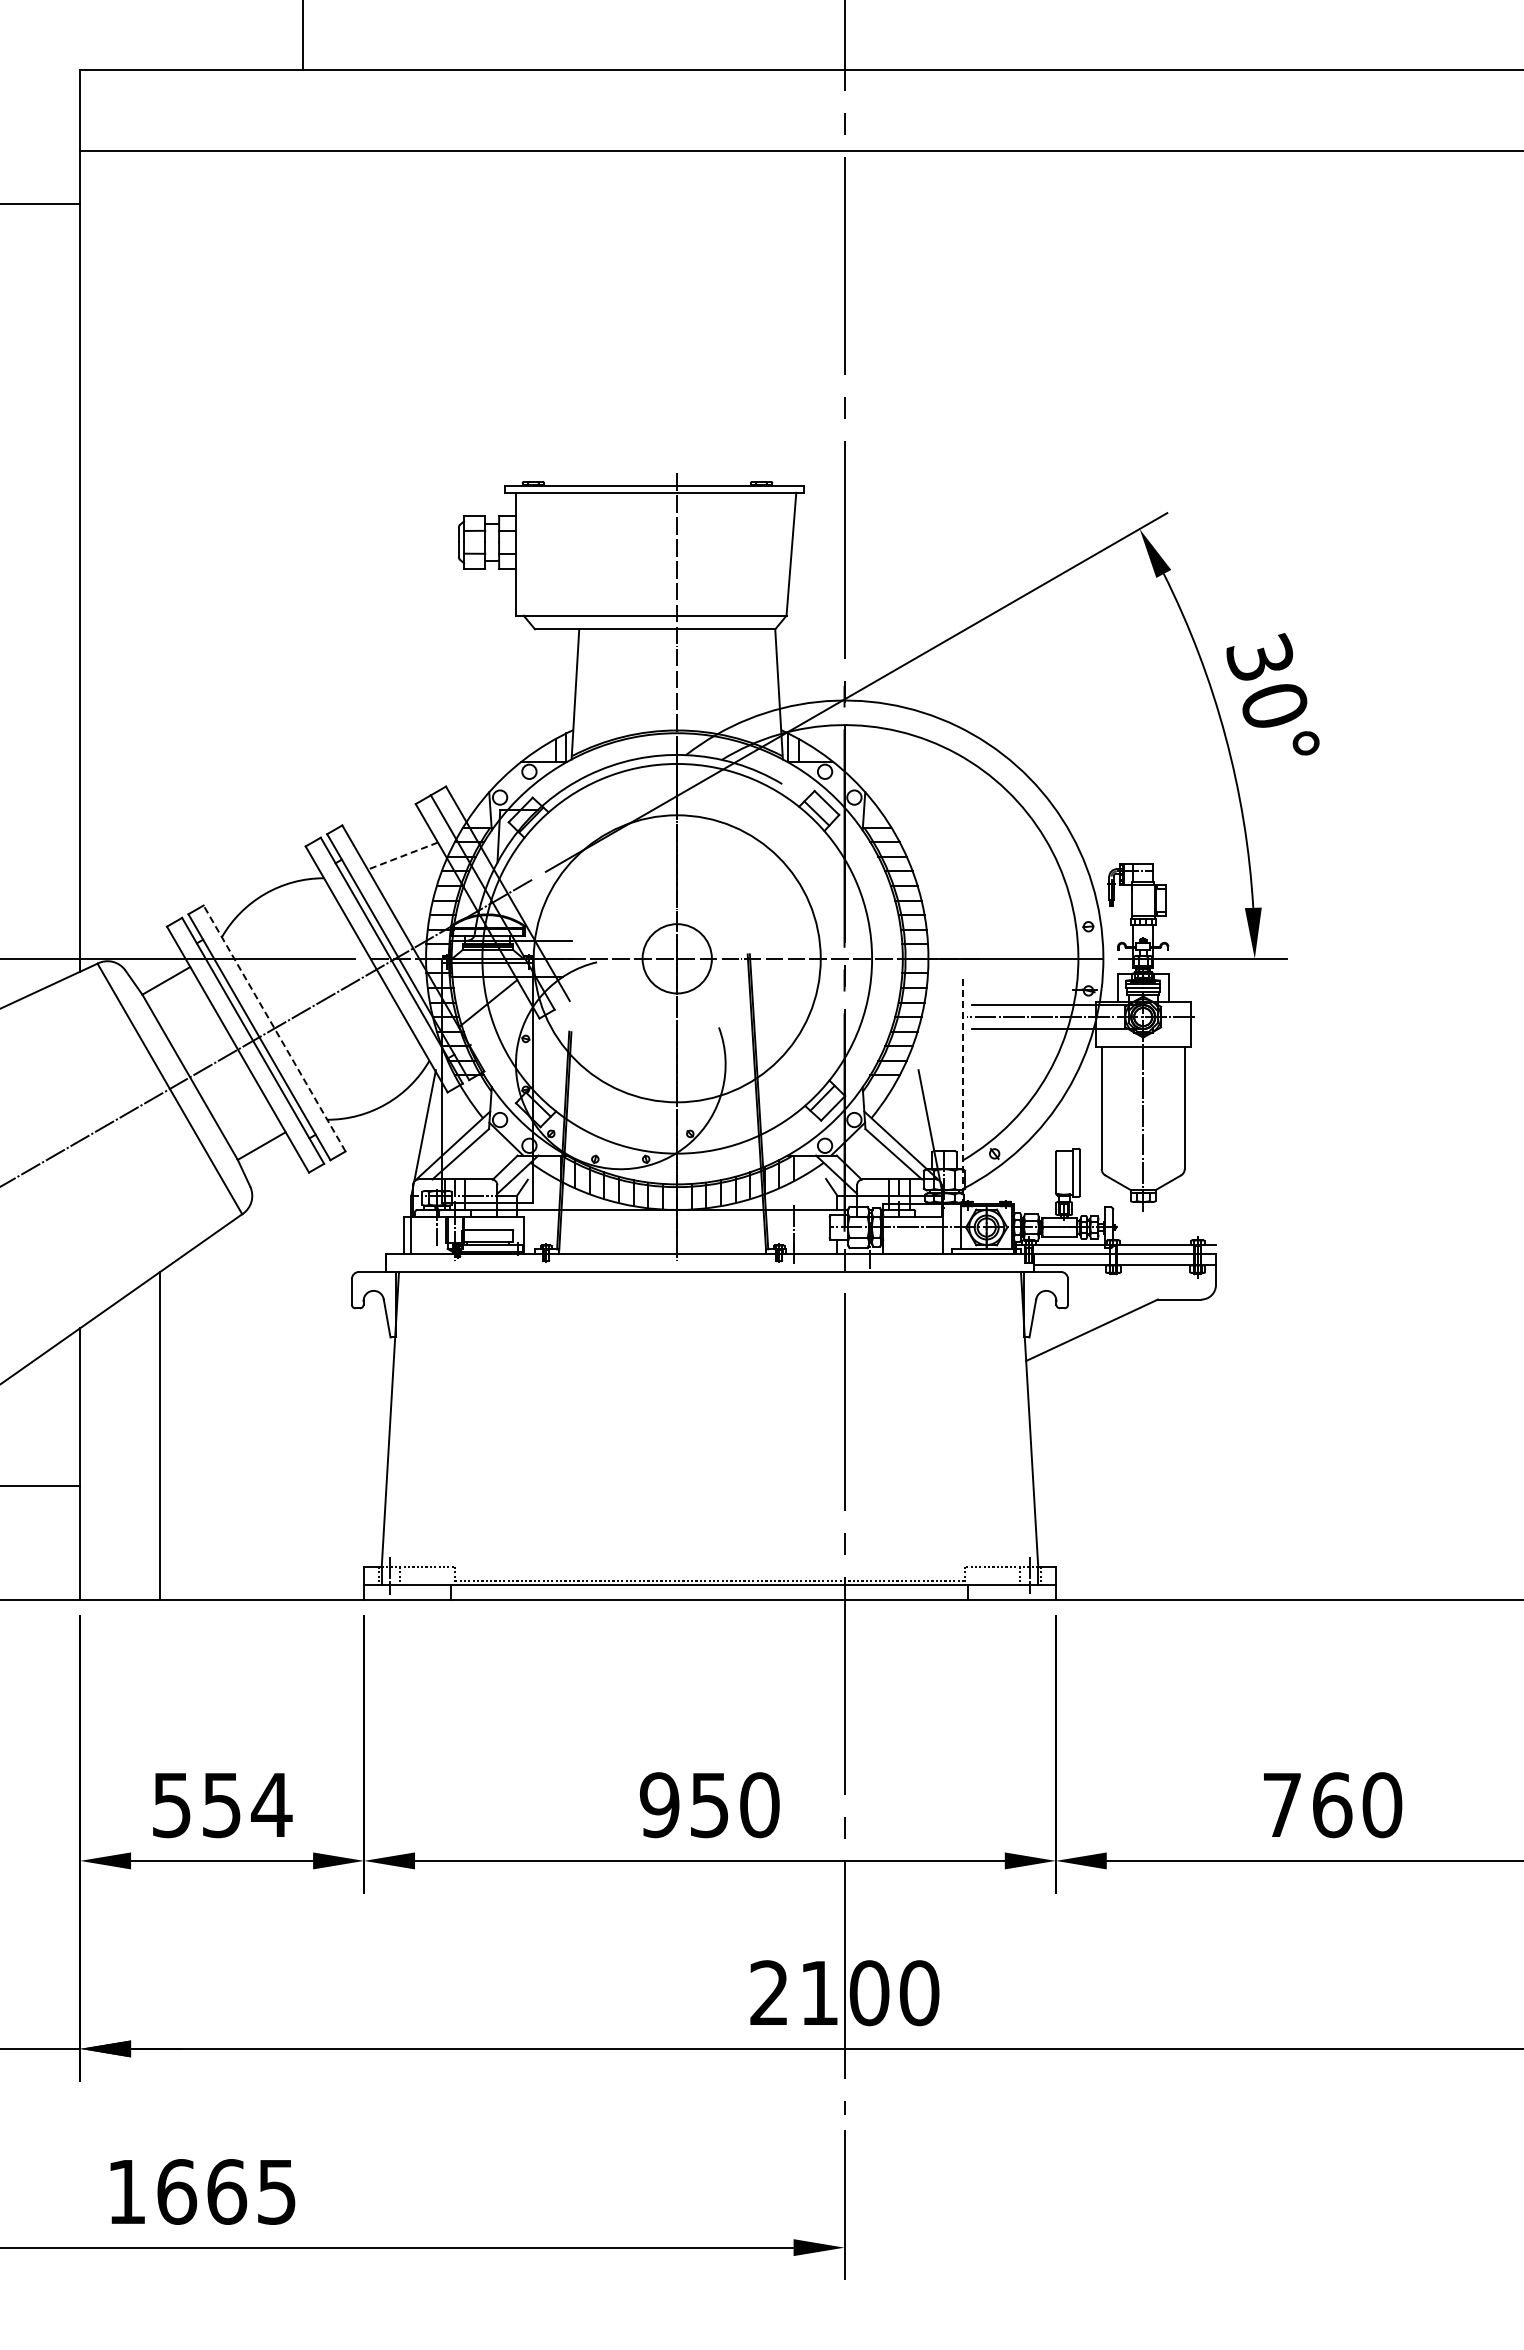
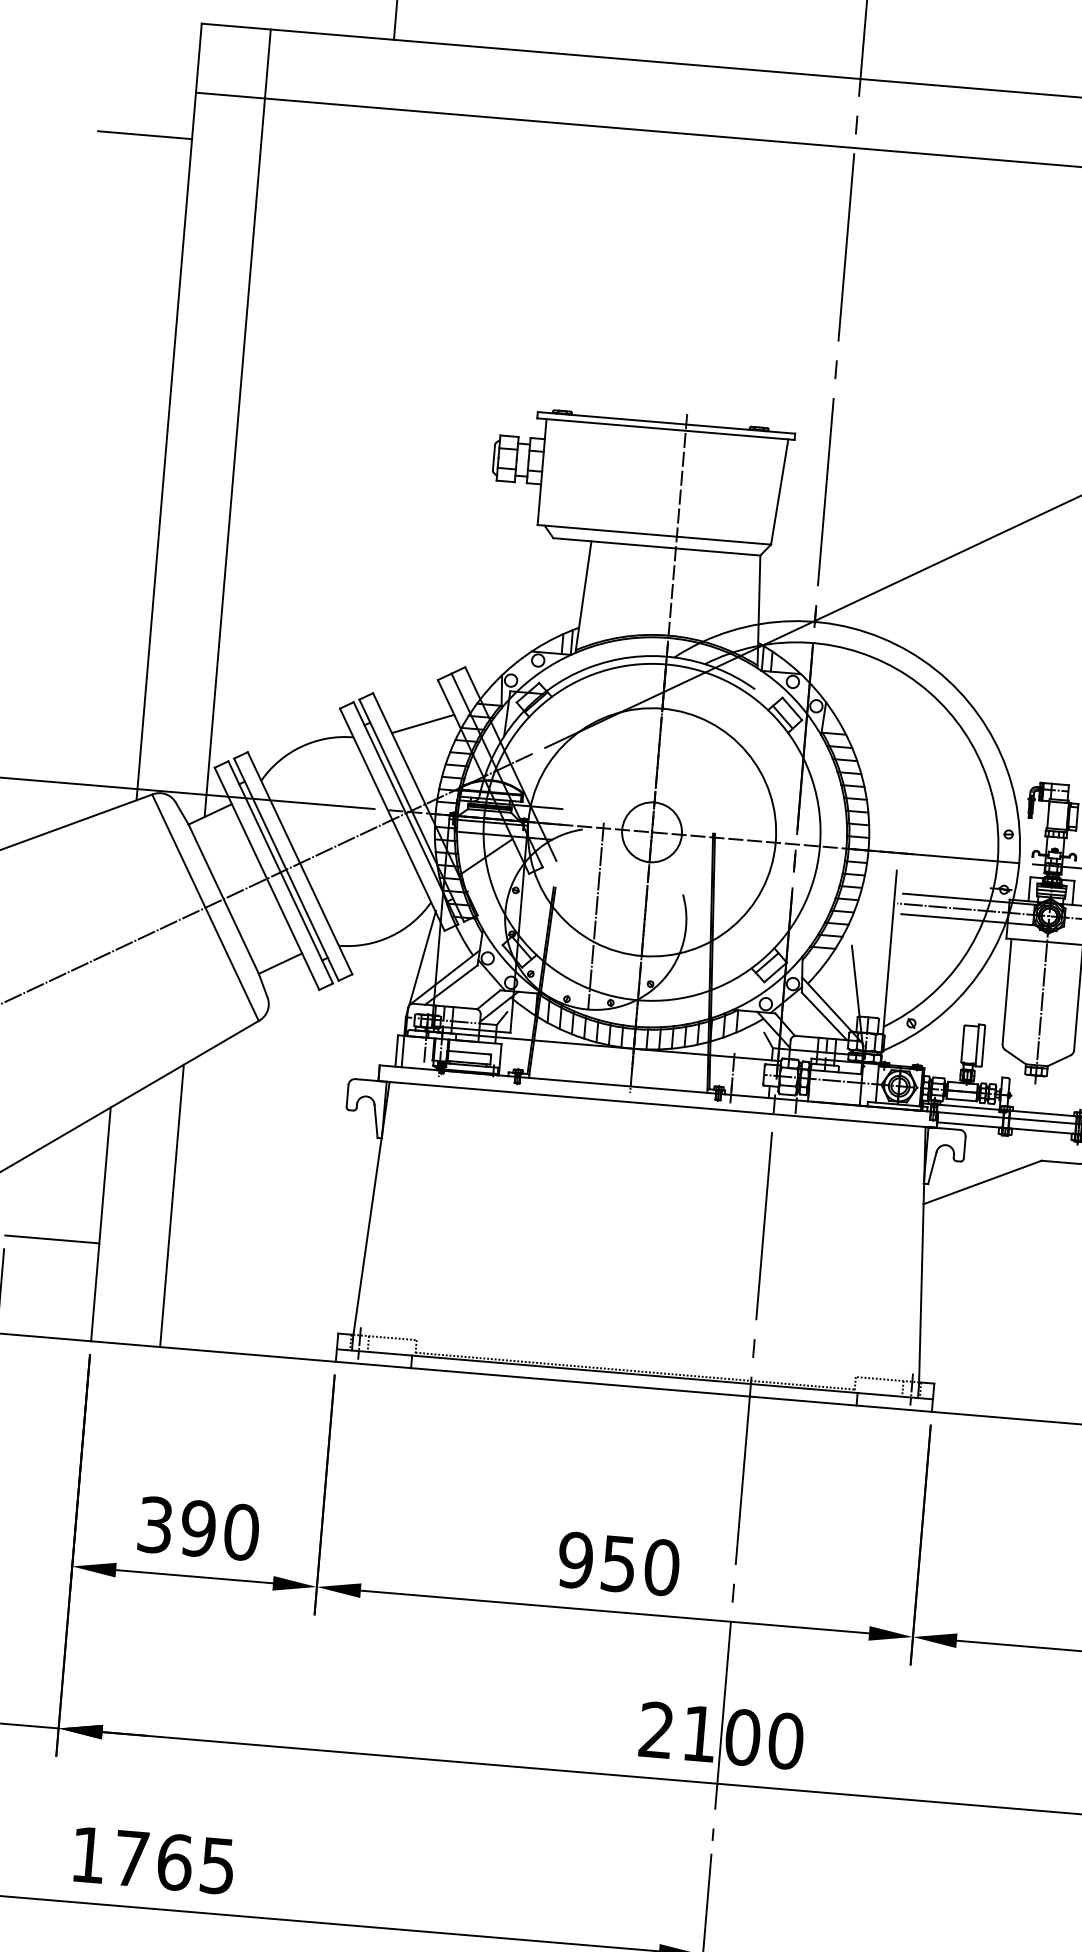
line: (160, 527) -> (238, 423), added
line: (402, 856) -> (422, 724), dashed -> solid
line: (274, 1028) -> (299, 863), dashed -> solid
line: (620, 1060) -> (595, 915), added
line: (963, 1092) -> (889, 968), dashed -> solid
text: (222, 1805) -> (198, 1529), 554 -> 390
text: (177, 2191) -> (132, 1858), 1665 -> 1765

